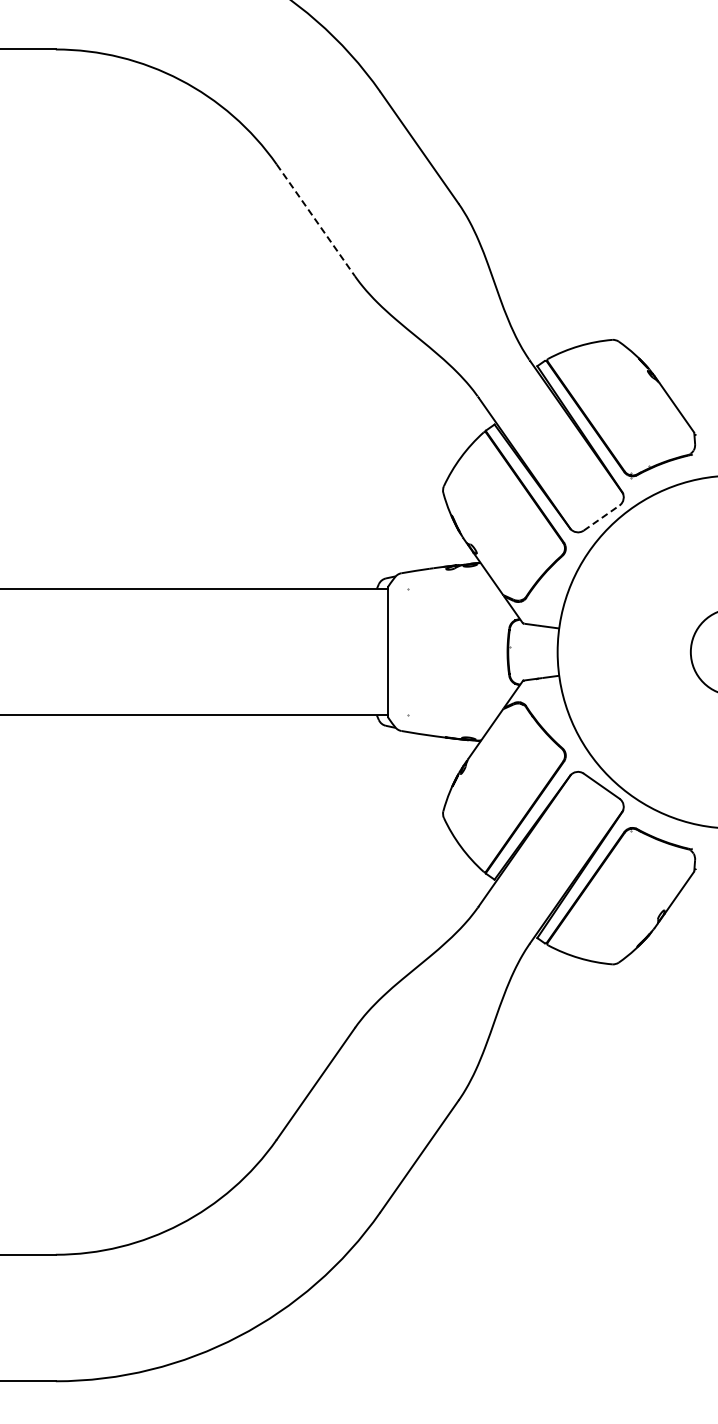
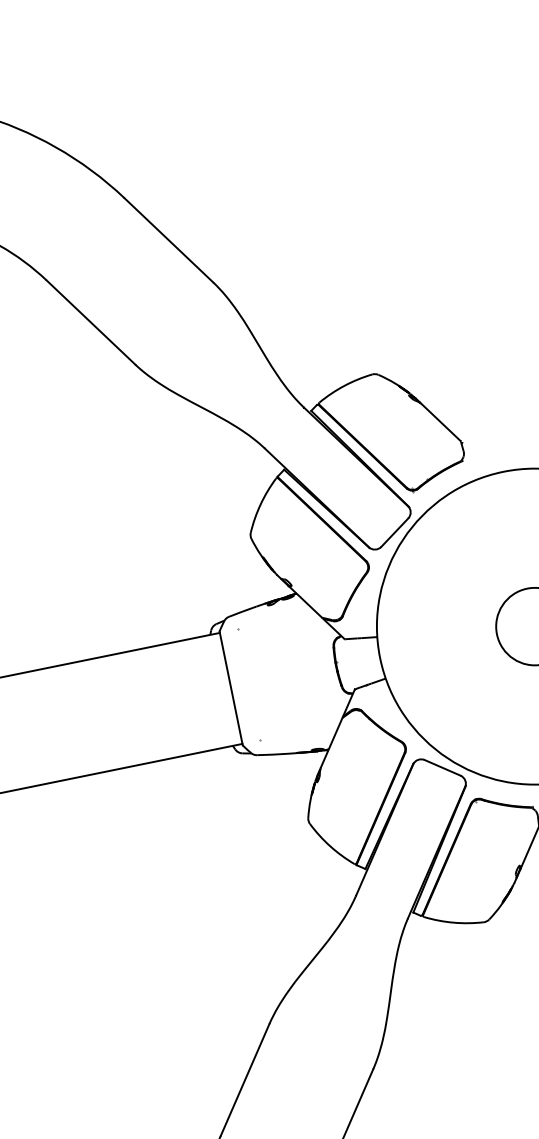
line: (316, 220) -> (91, 322), dashed -> solid
line: (601, 518) -> (394, 533), dashed -> solid

